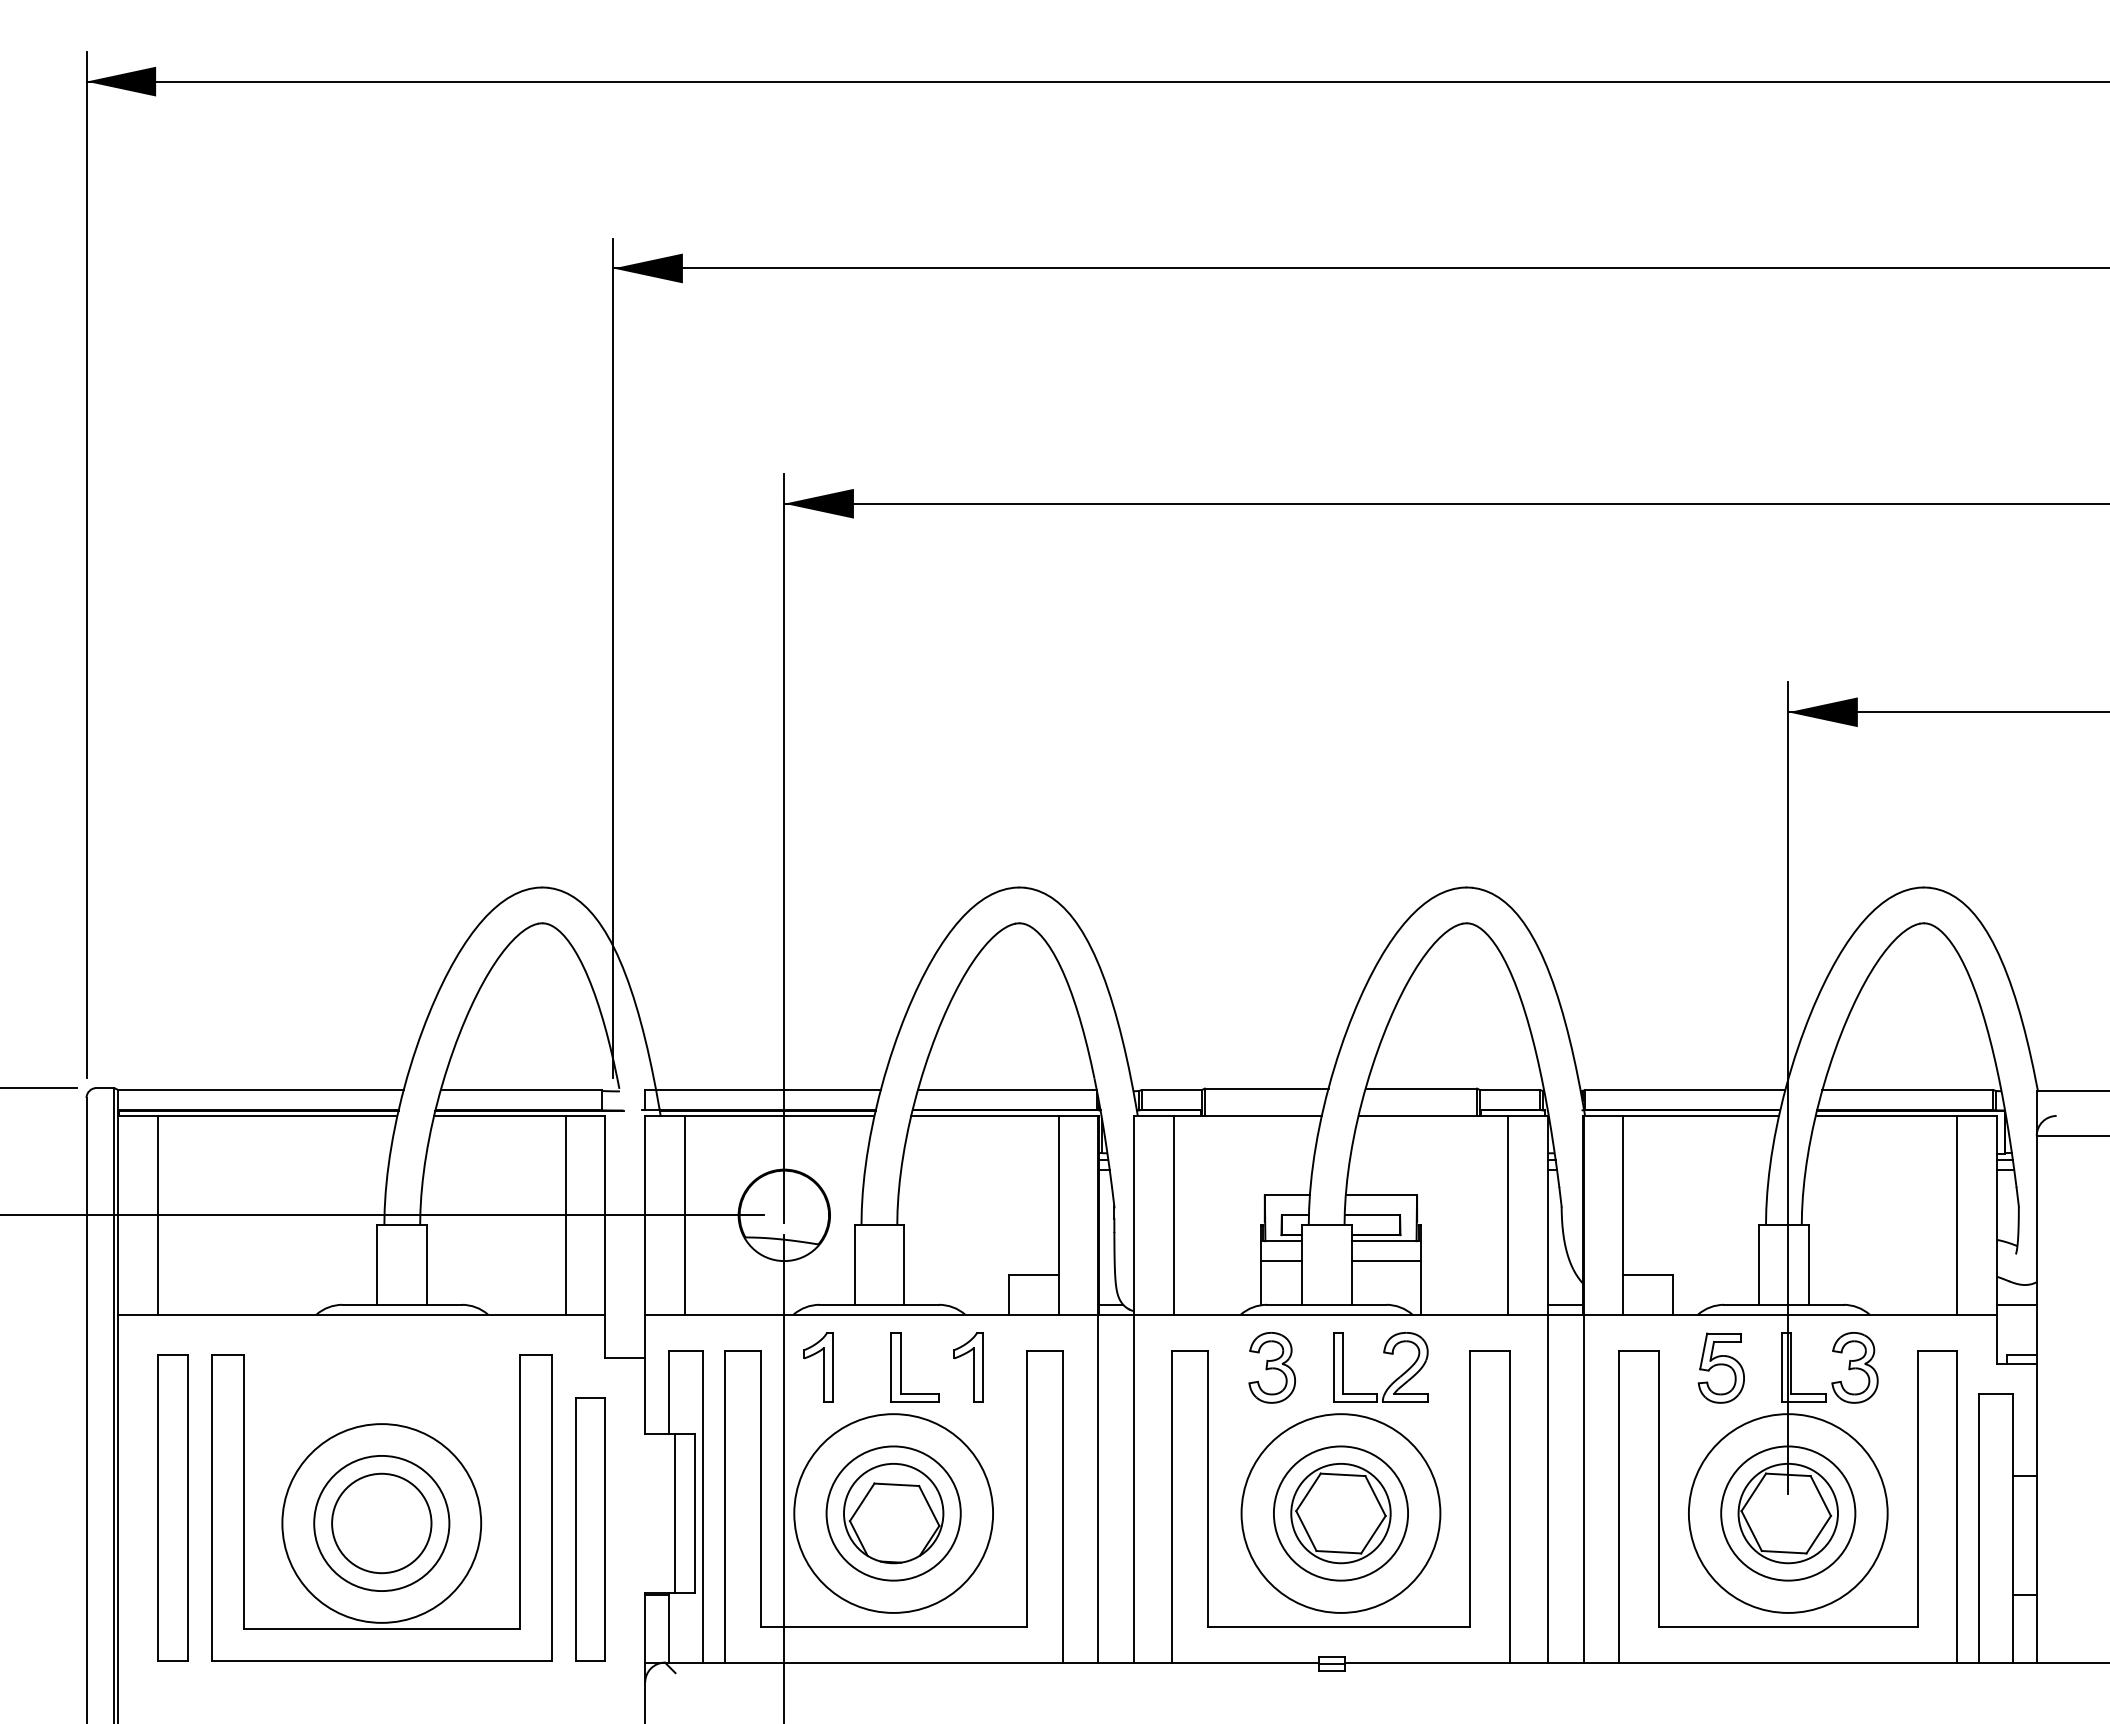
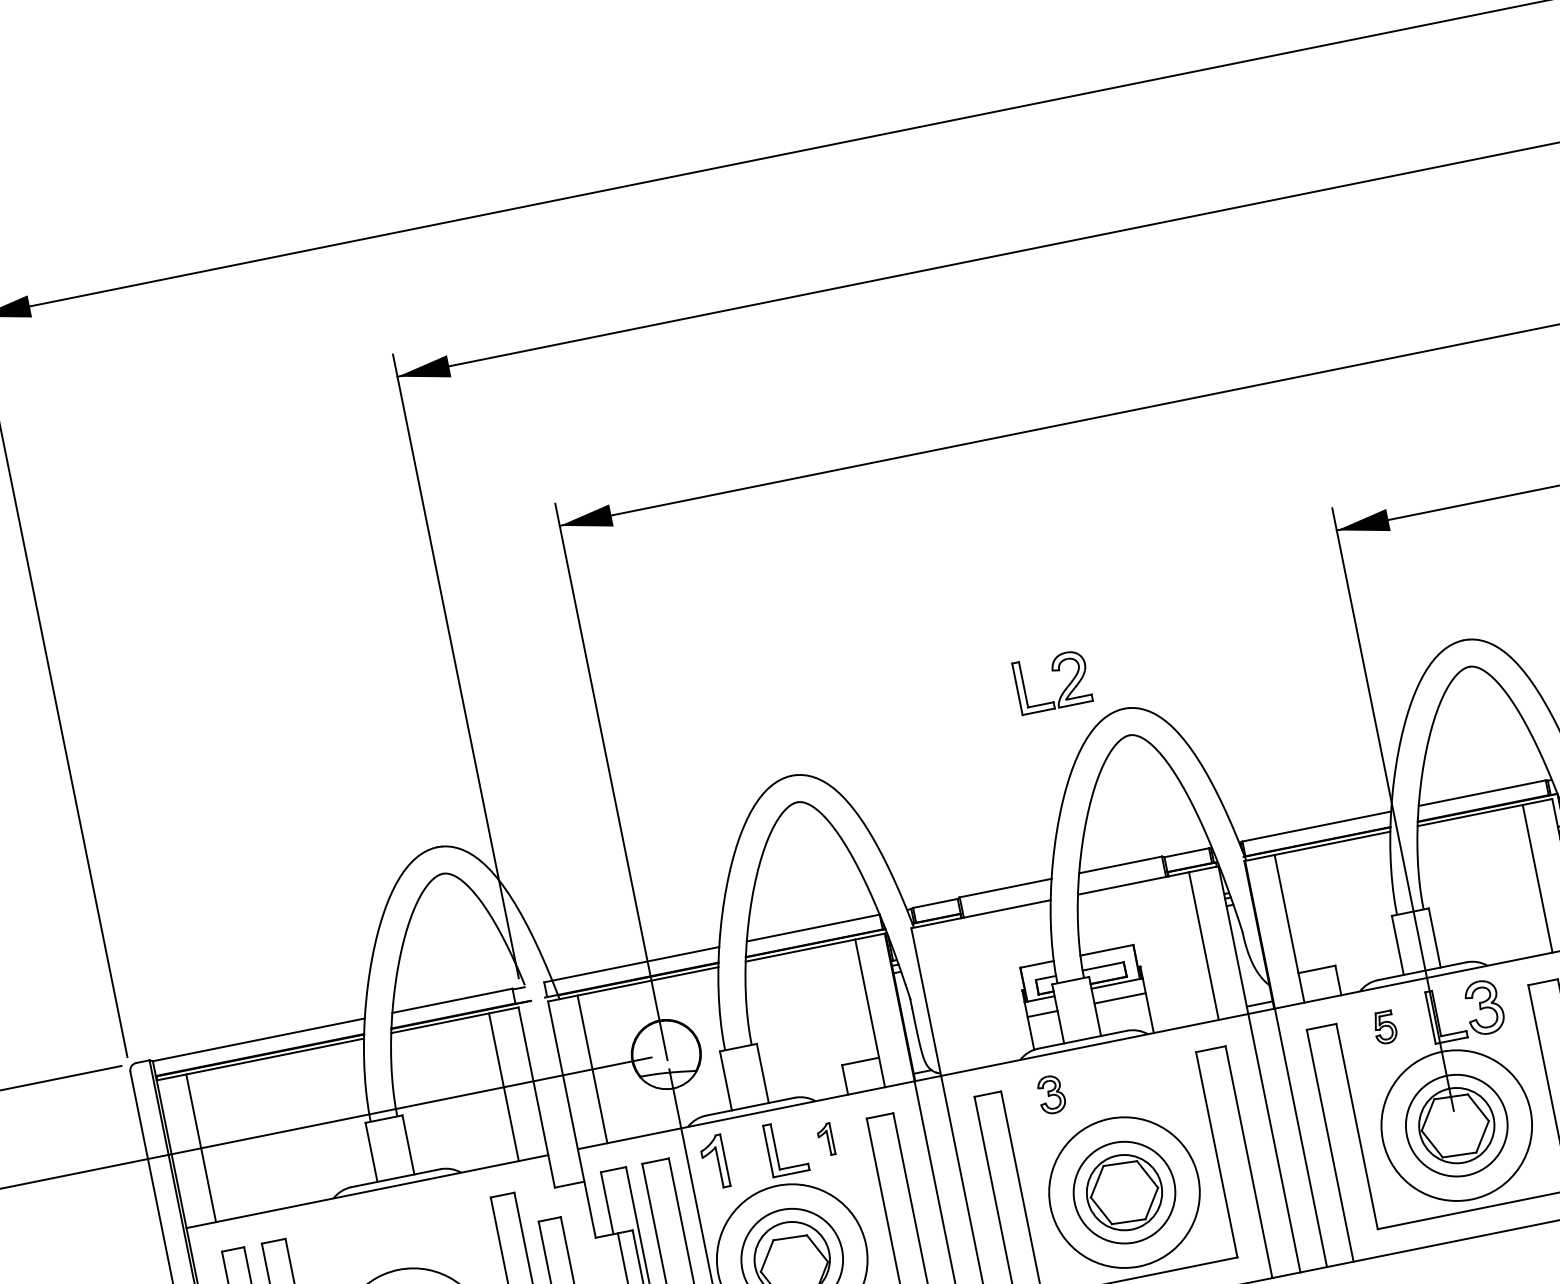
line: (1173, 1214) -> (955, 995), removed
part: (1383, 1353) -> (1052, 671), moved
part: (968, 1367) -> (825, 1139), size x0.6
part: (1271, 1367) -> (1051, 1094), size x0.7
part: (1720, 1367) -> (1384, 1027), size x0.6

